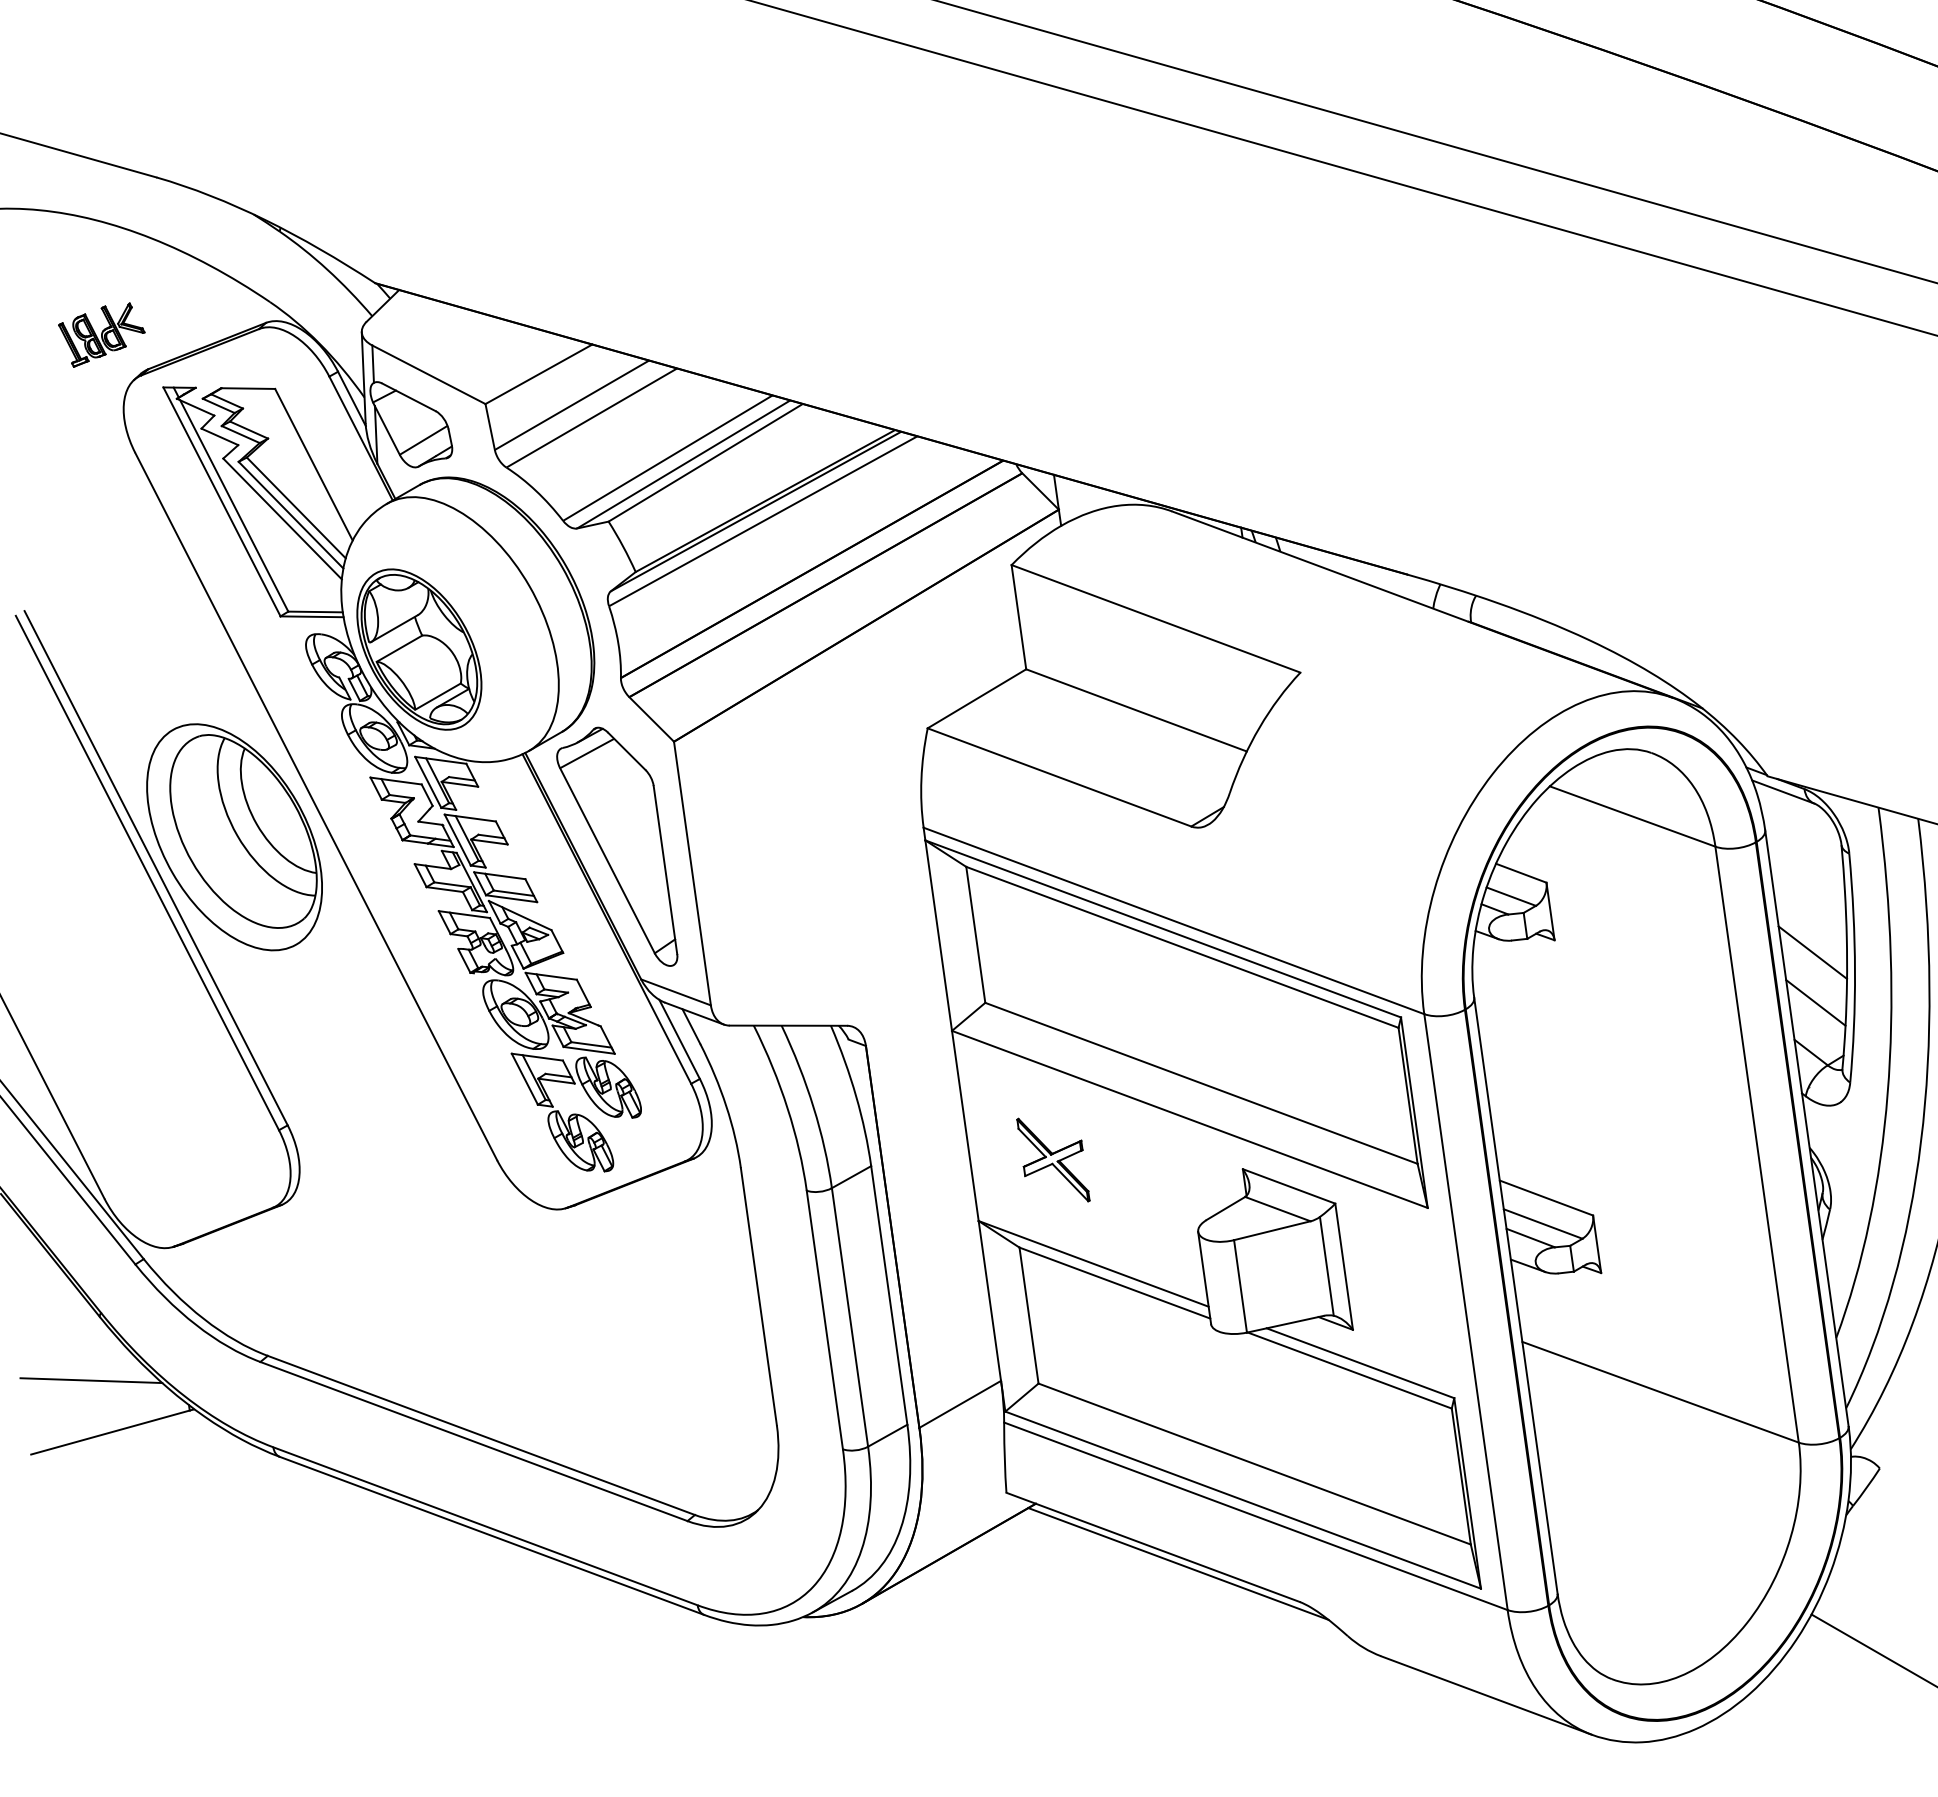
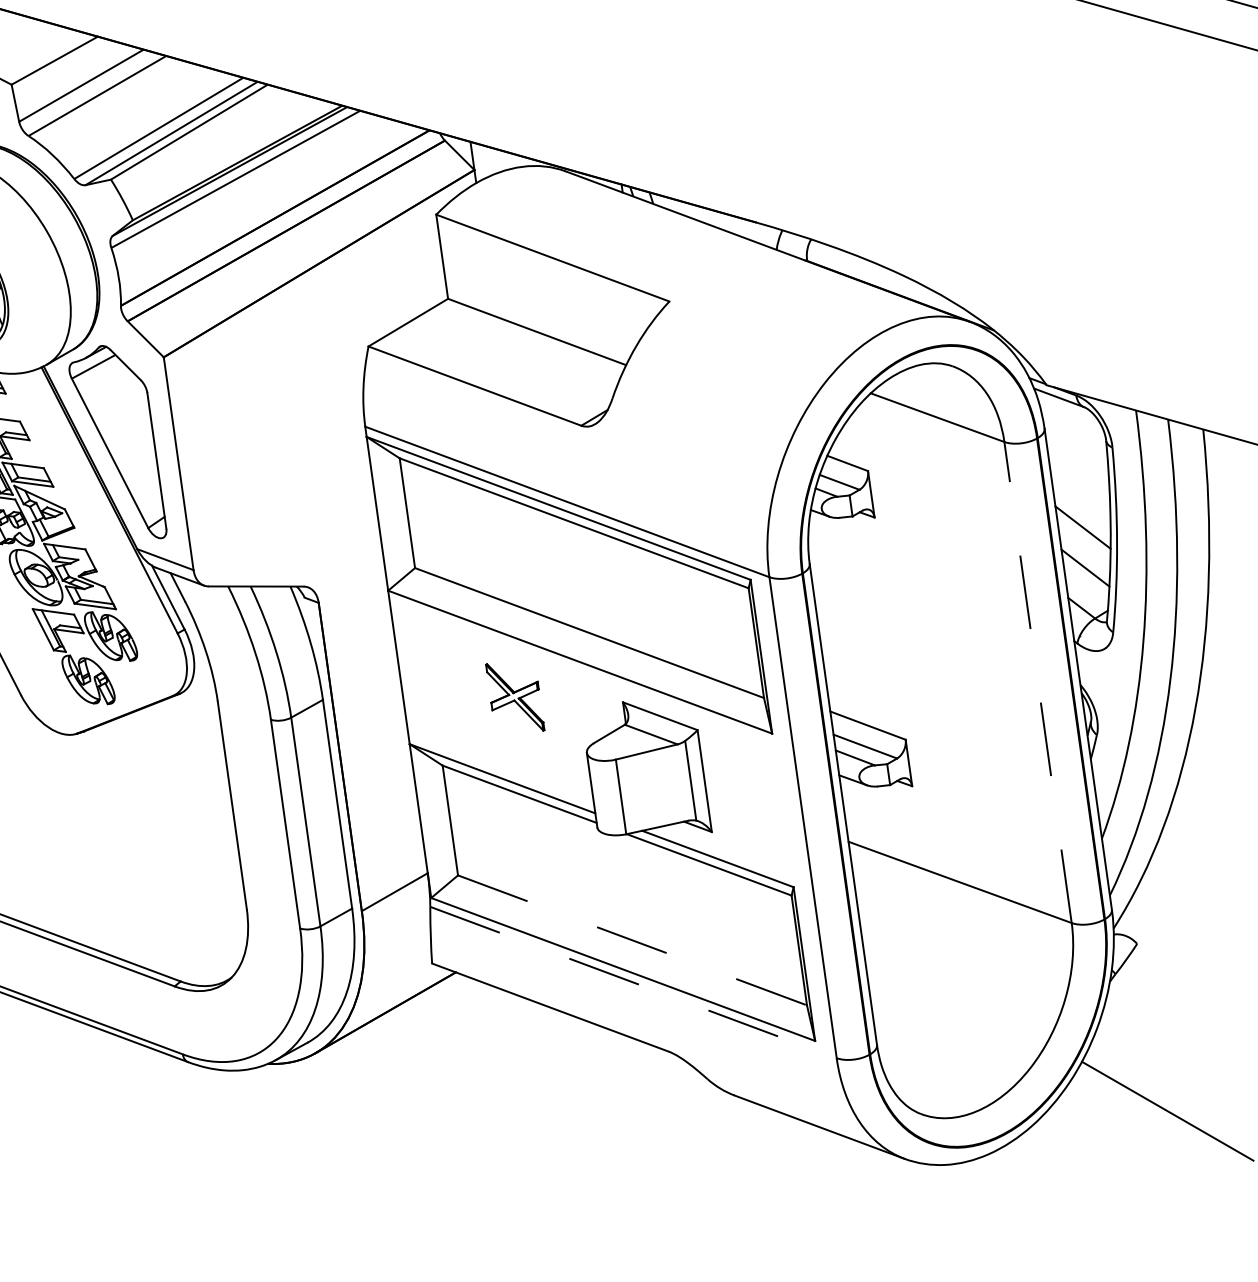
line: (1757, 1144) -> (1038, 682), solid -> dashed
part: (1053, 1159) -> (515, 696), moved
line: (1254, 1464) -> (632, 940), solid -> dashed
line: (1255, 1516) -> (633, 982), solid -> dashed
line: (1178, 1563) -> (571, 1020), removed

